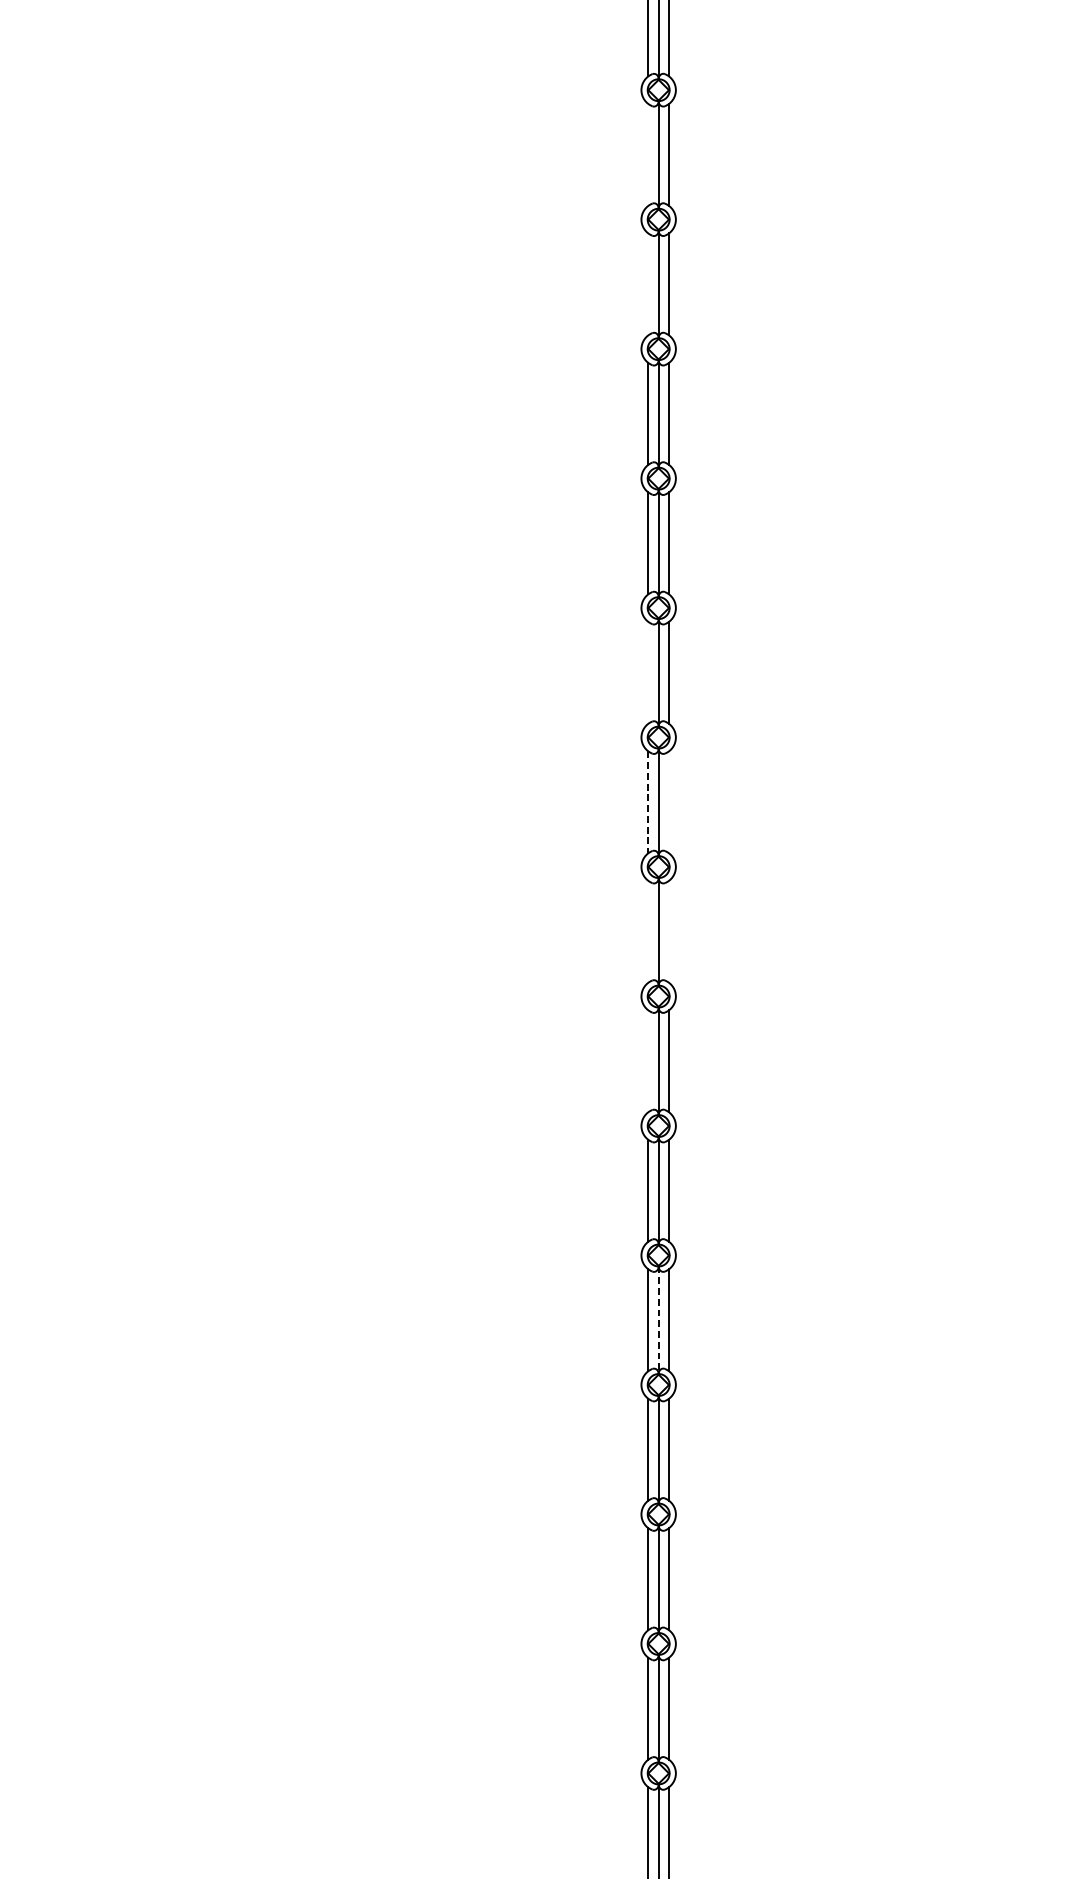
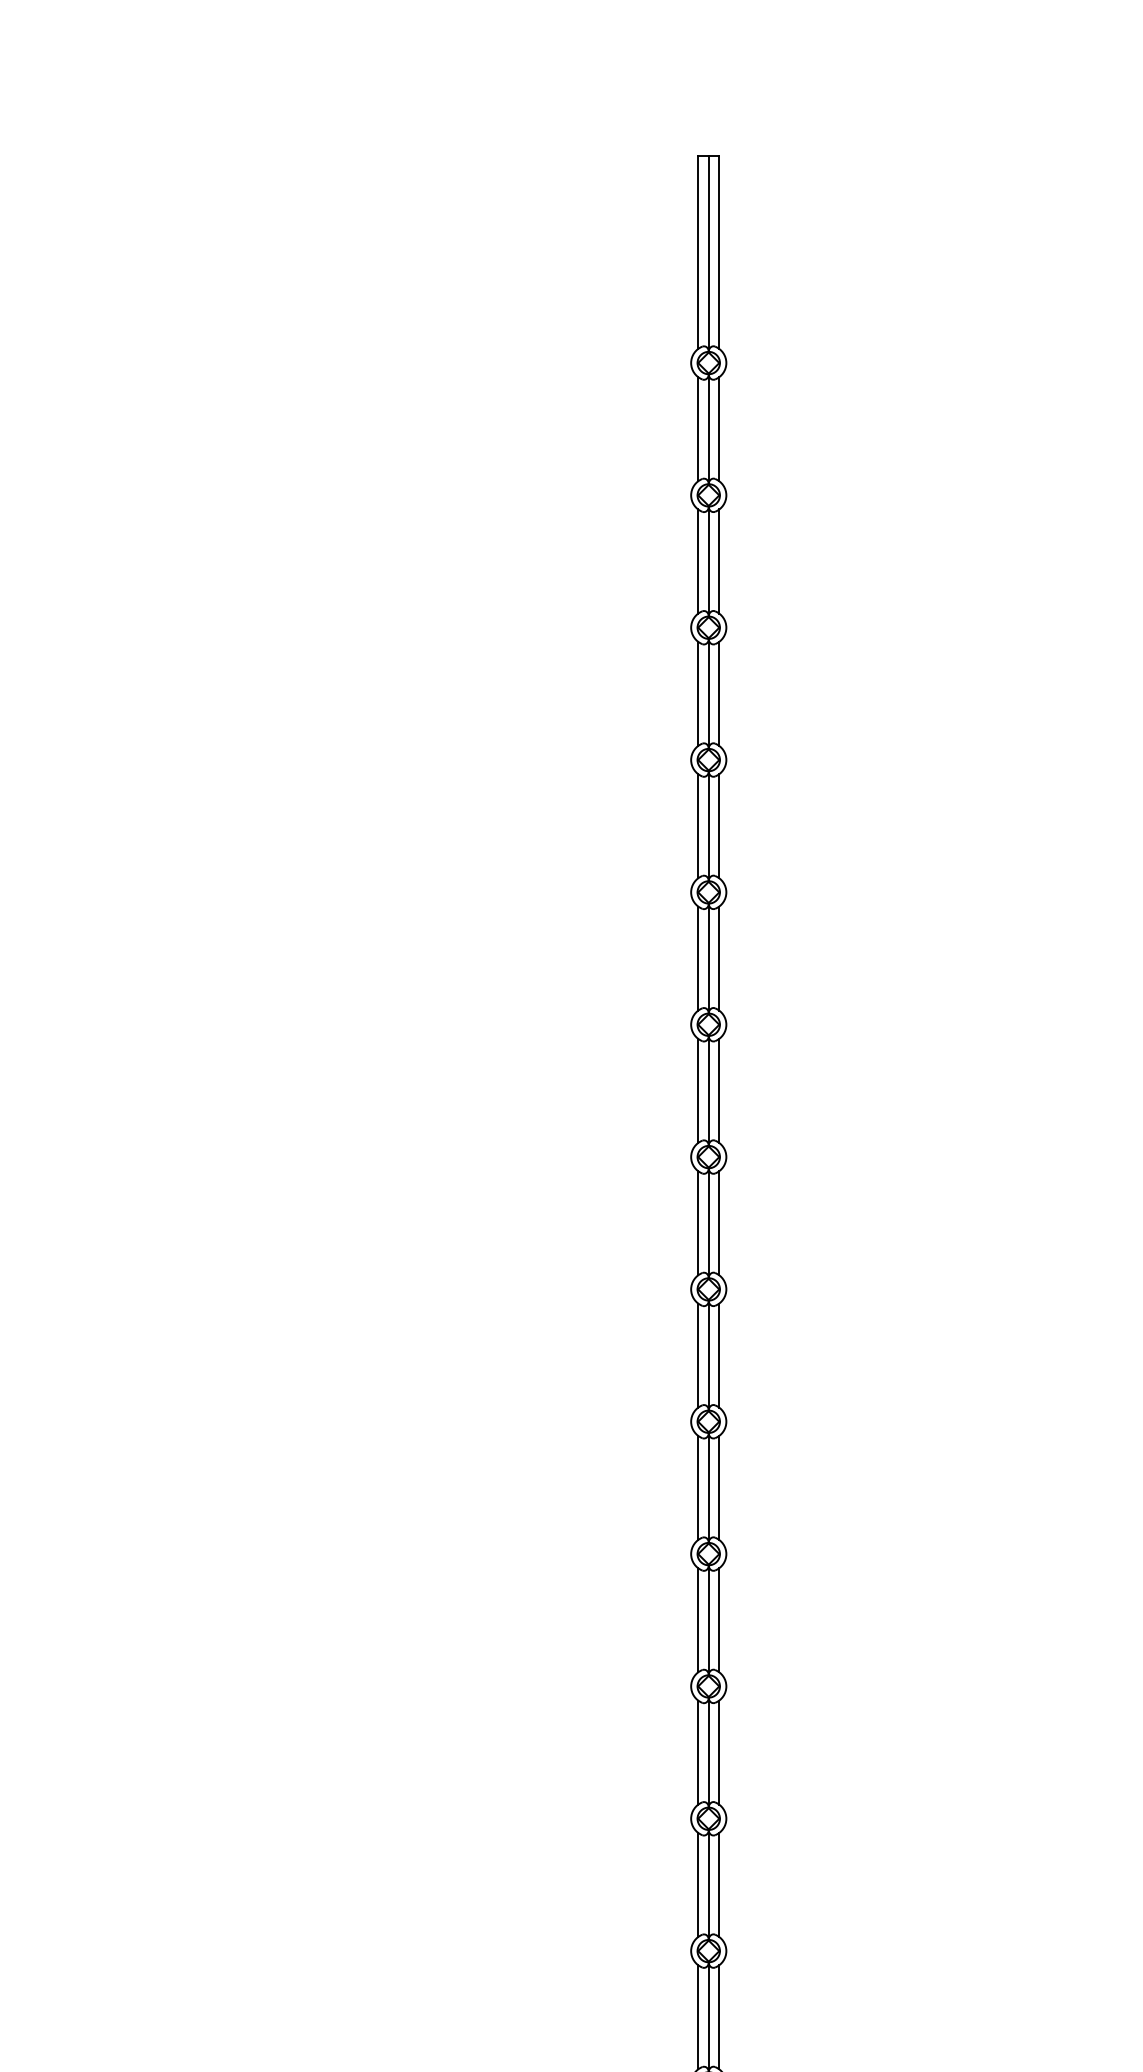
line: (648, 155) -> (698, 429), added
line: (648, 284) -> (698, 561), added
line: (648, 672) -> (698, 958), added
line: (669, 801) -> (719, 1090), added
line: (648, 802) -> (698, 1091), dashed -> solid
line: (648, 932) -> (698, 1223), added
line: (669, 932) -> (719, 1223), added
line: (648, 1061) -> (698, 1355), added
line: (658, 1320) -> (708, 1620), dashed -> solid

